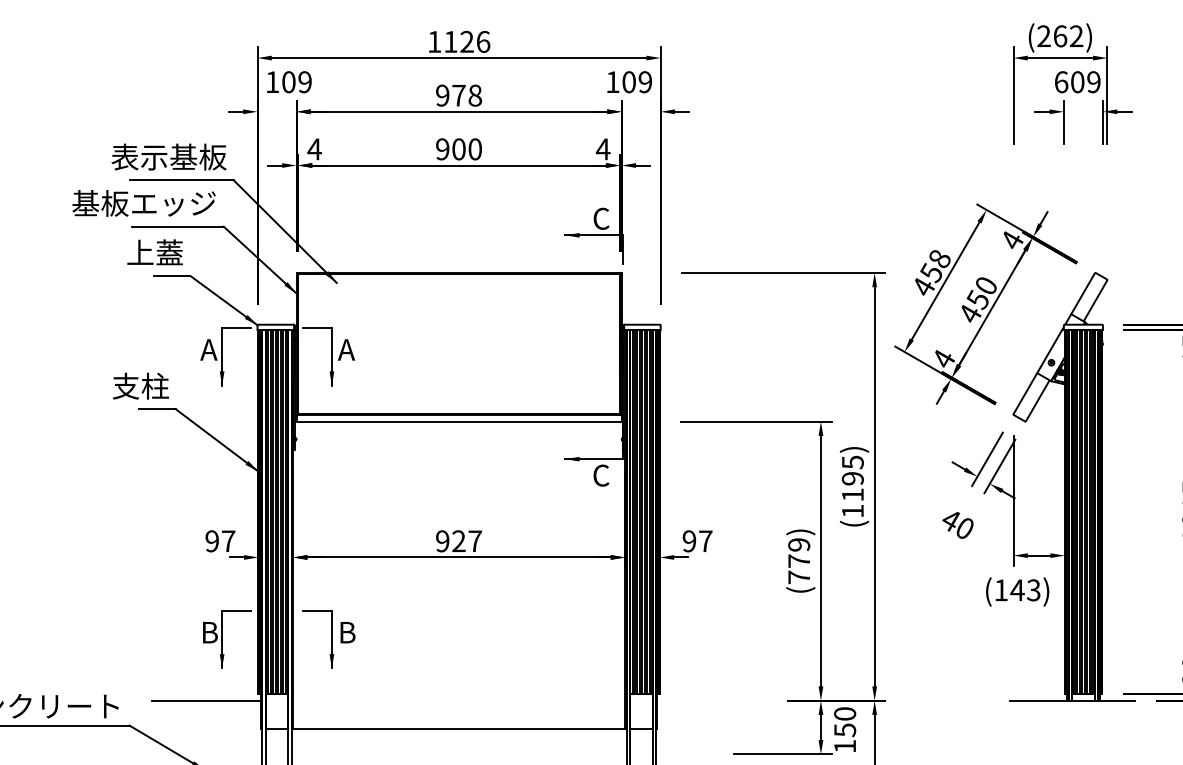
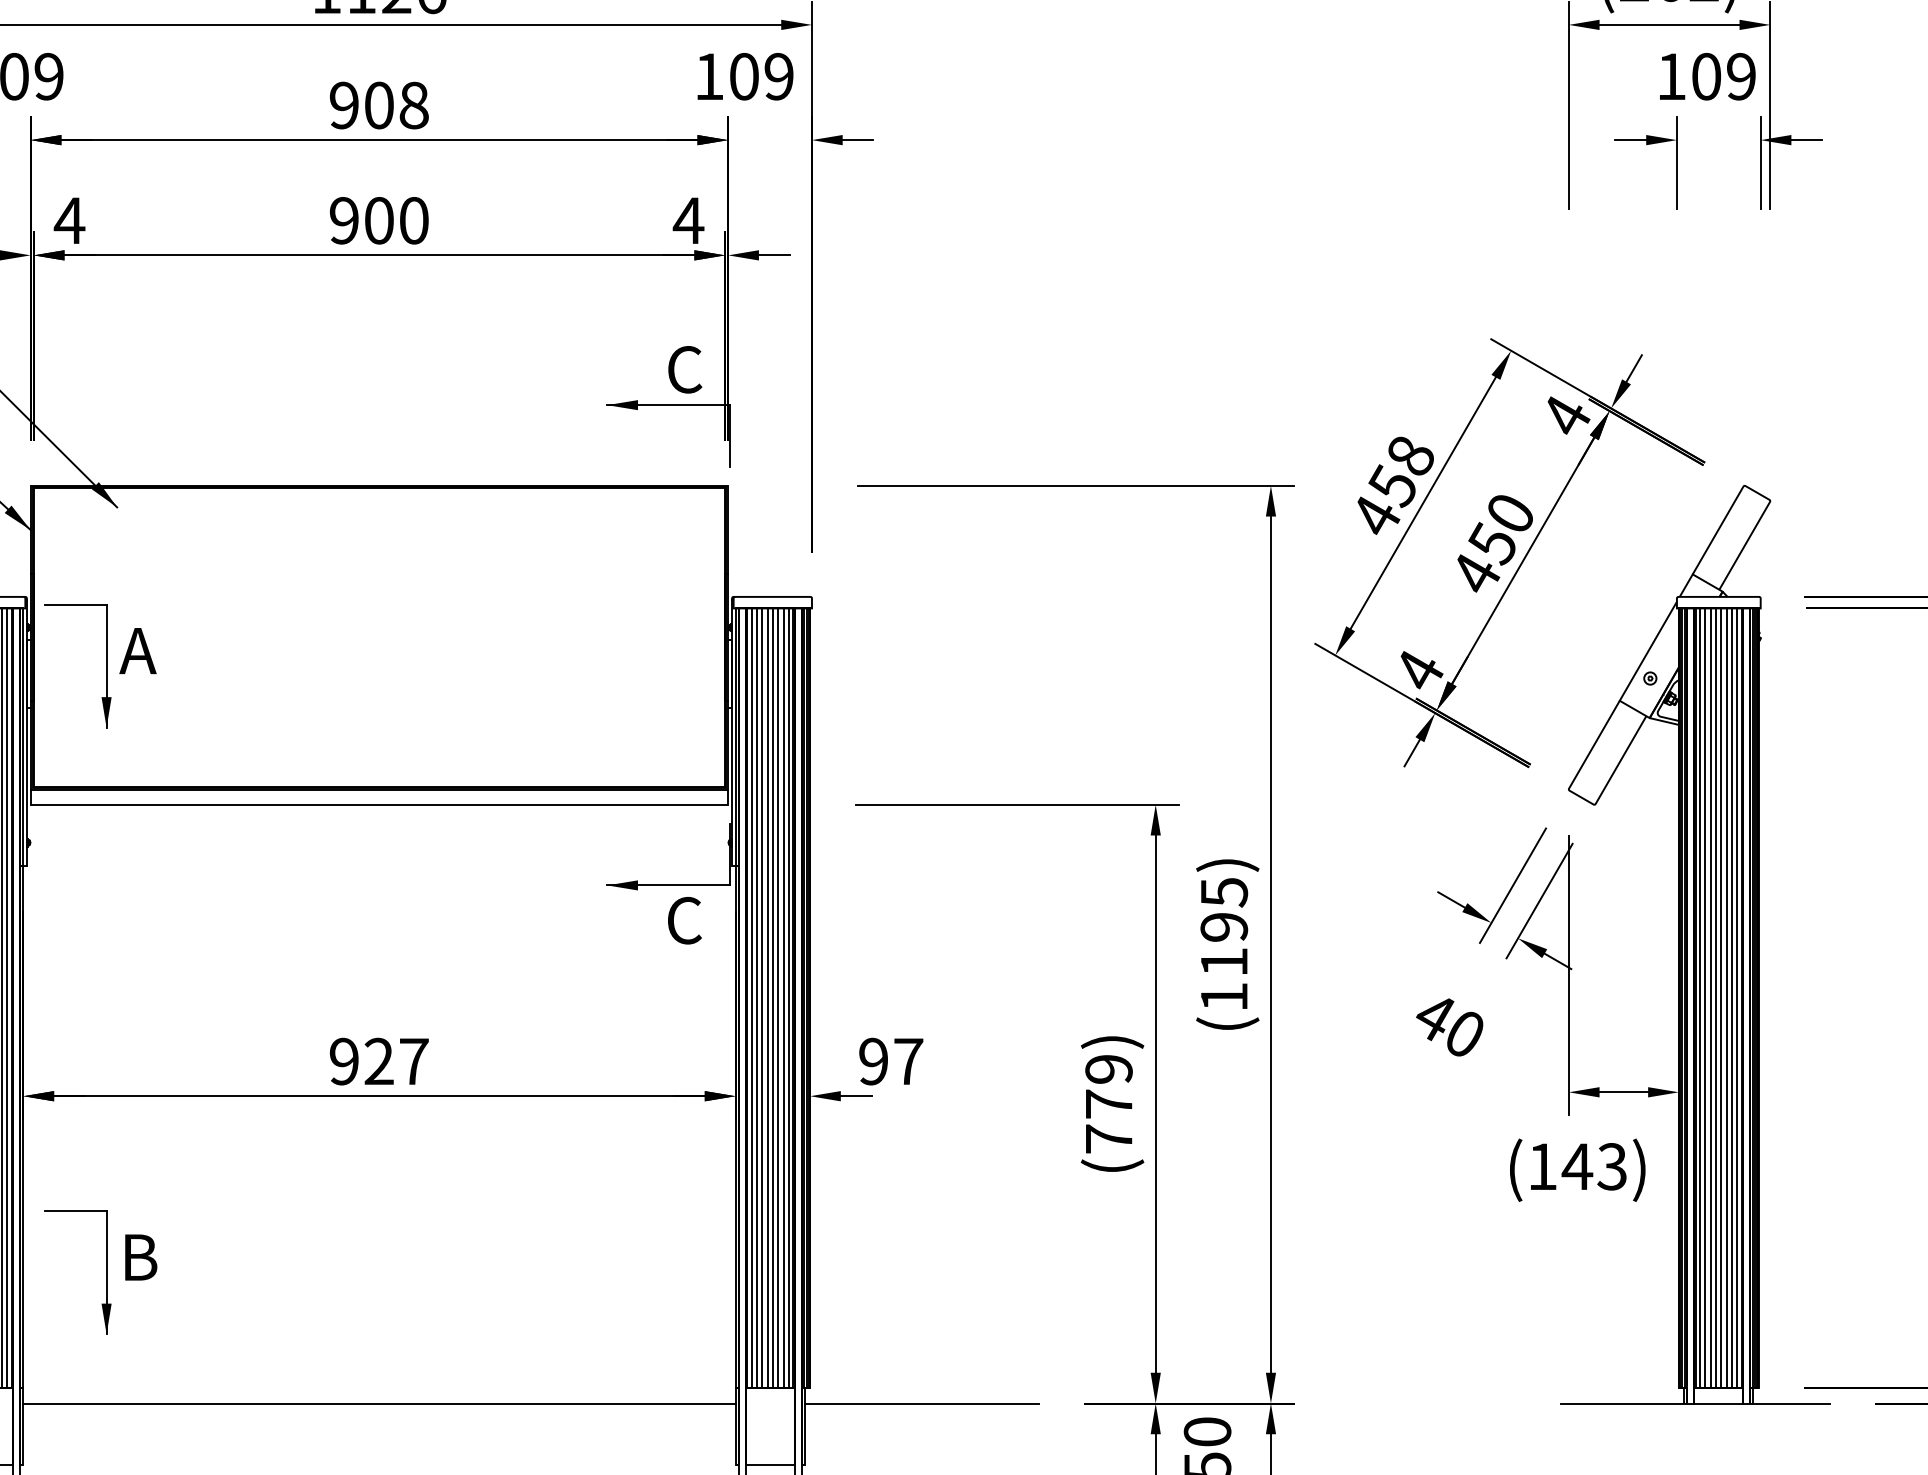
text: (1061, 82) -> (1671, 77), 609 -> 109
text: (458, 95) -> (378, 105), 978 -> 908
line: (711, 700) -> (920, 1403), added
line: (459, 728) -> (380, 1403), moved

